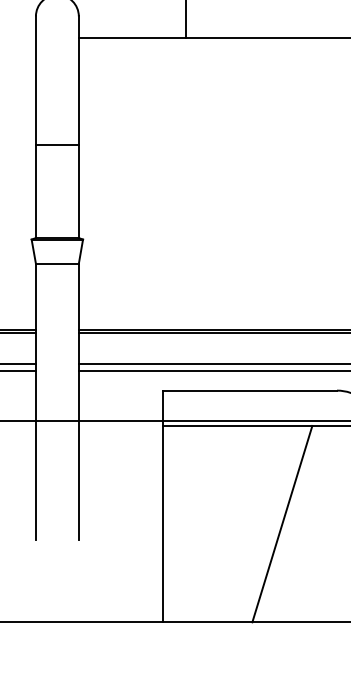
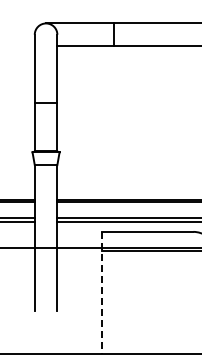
line: (162, 507) -> (101, 293), solid -> dashed
line: (282, 522) -> (164, 301), removed

